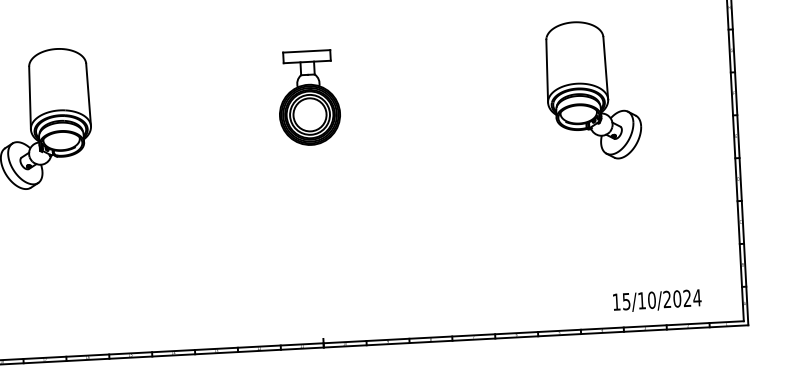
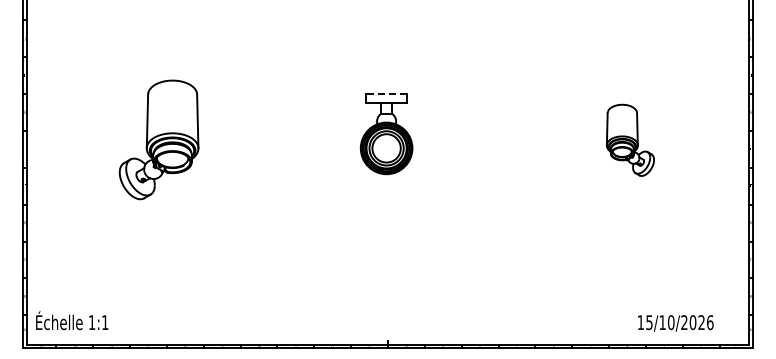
line: (306, 50) -> (386, 93), solid -> dashed
part: (593, 90) -> (630, 140), size x0.6
text: (696, 297) -> (709, 322), 15/10/2024 -> 15/10/2026

